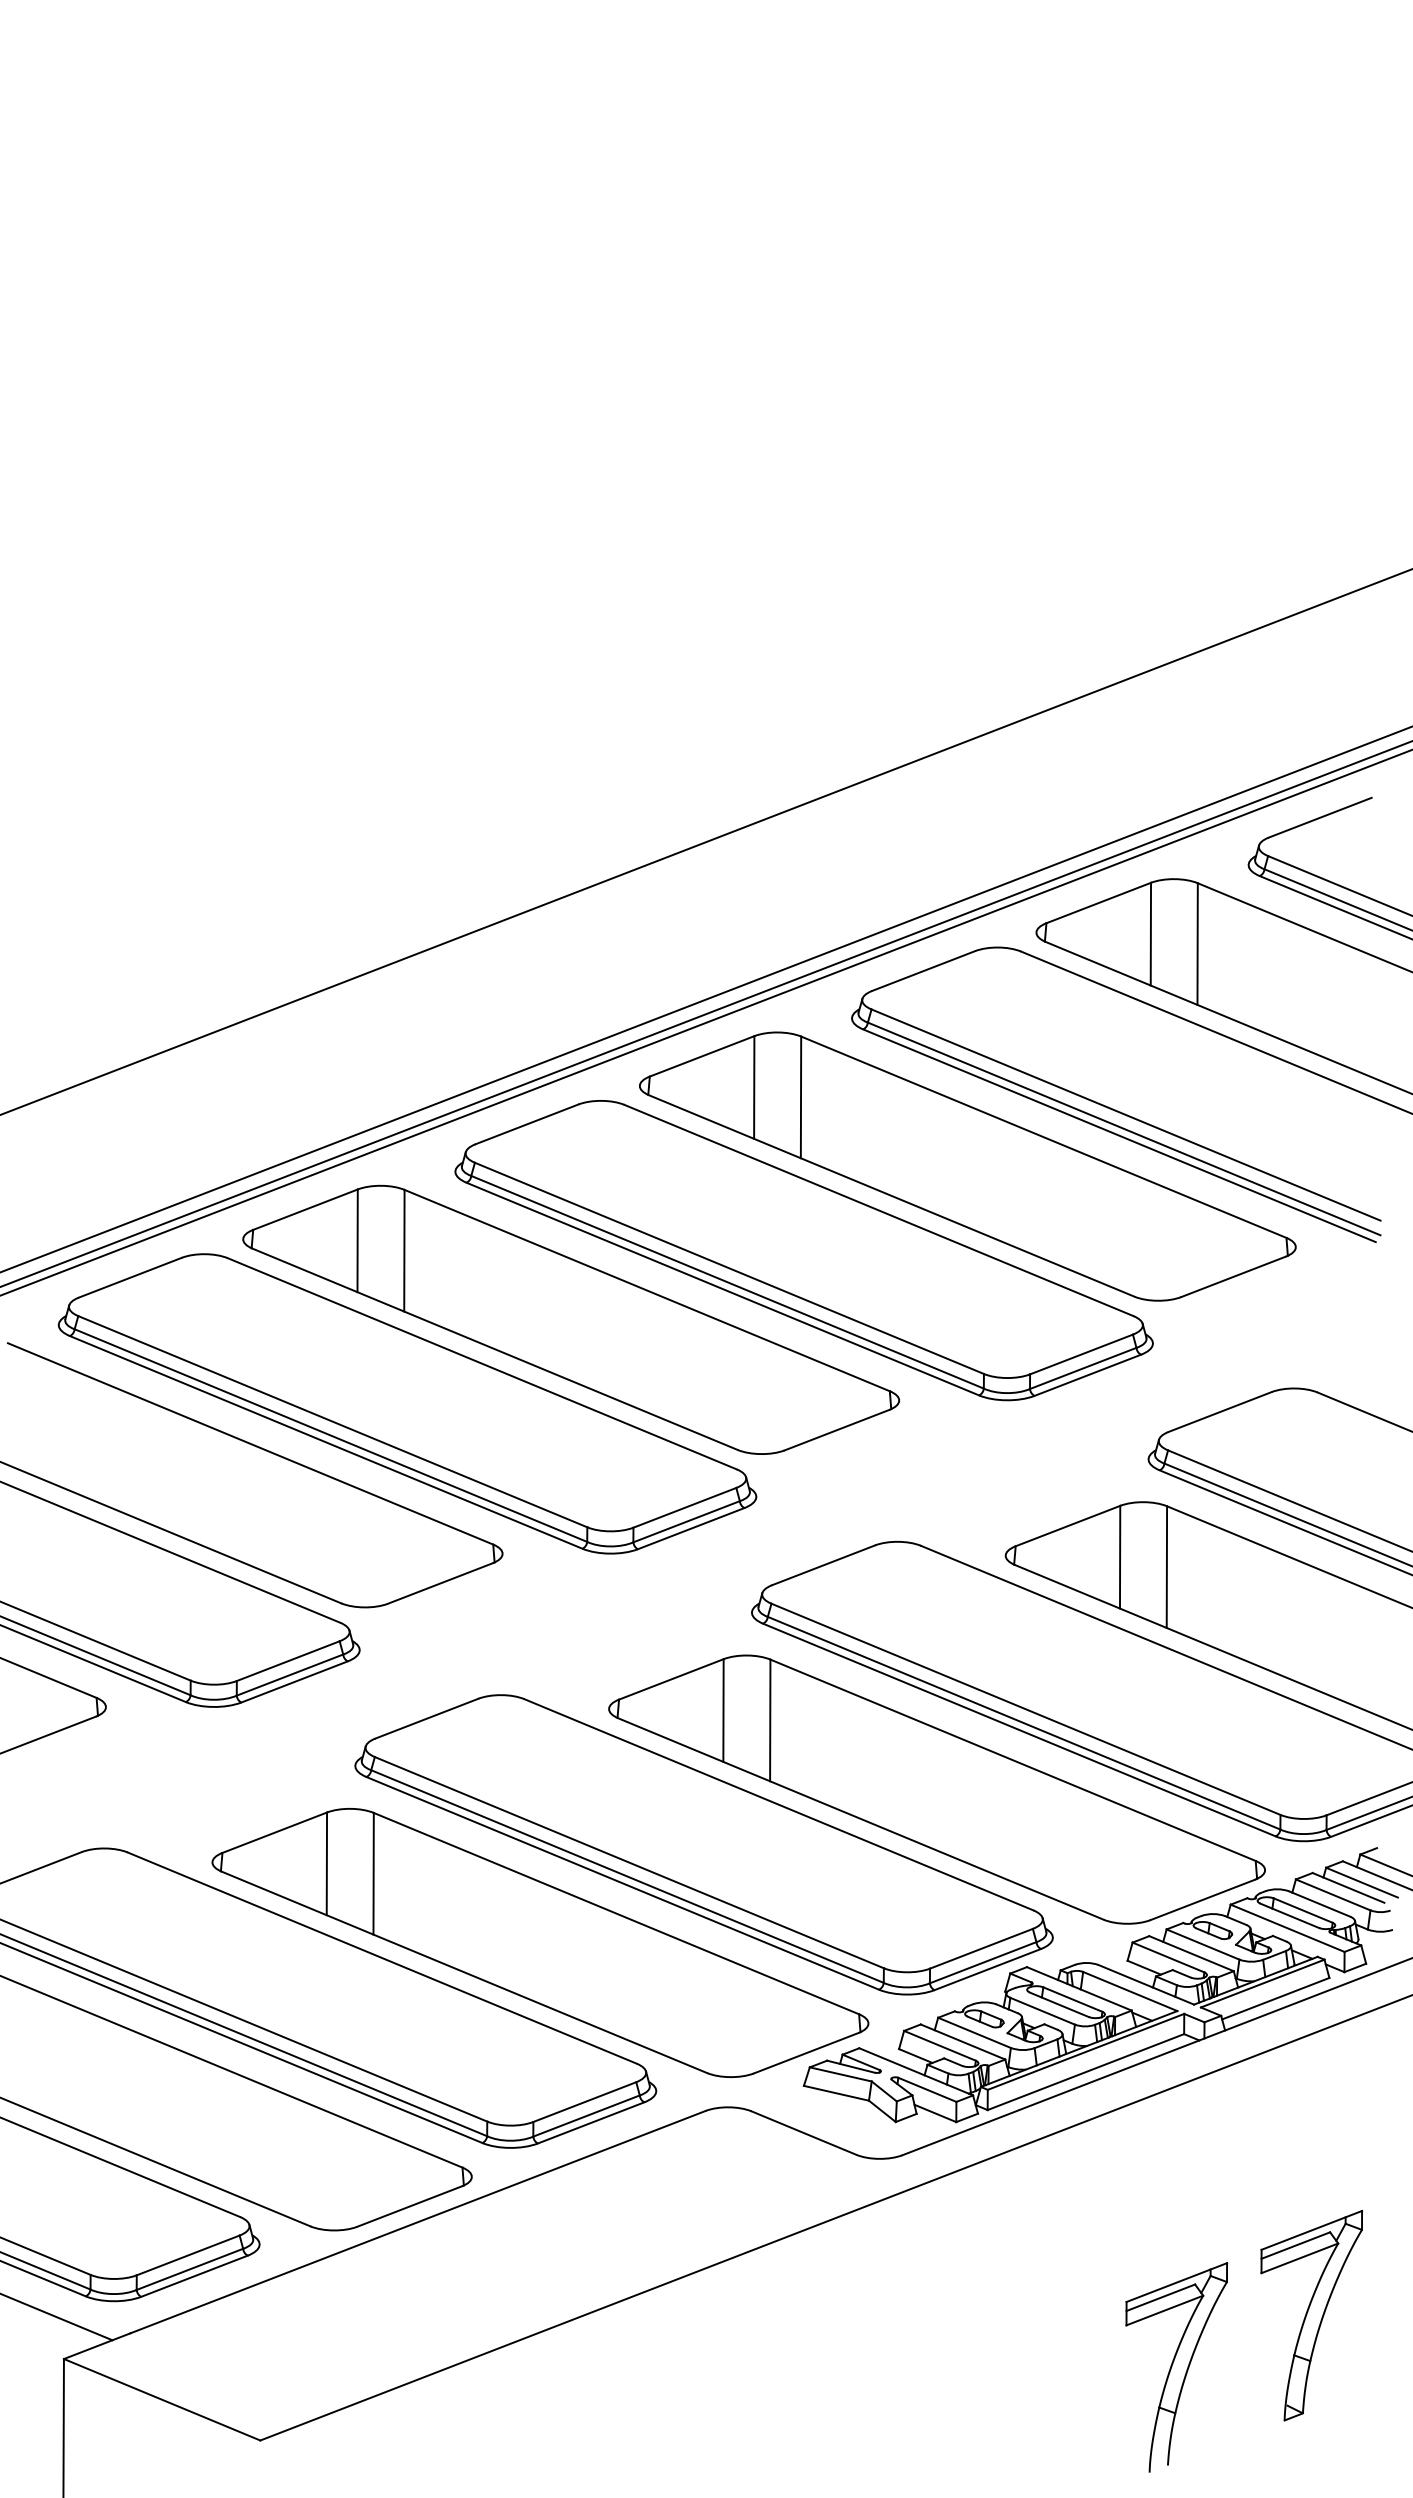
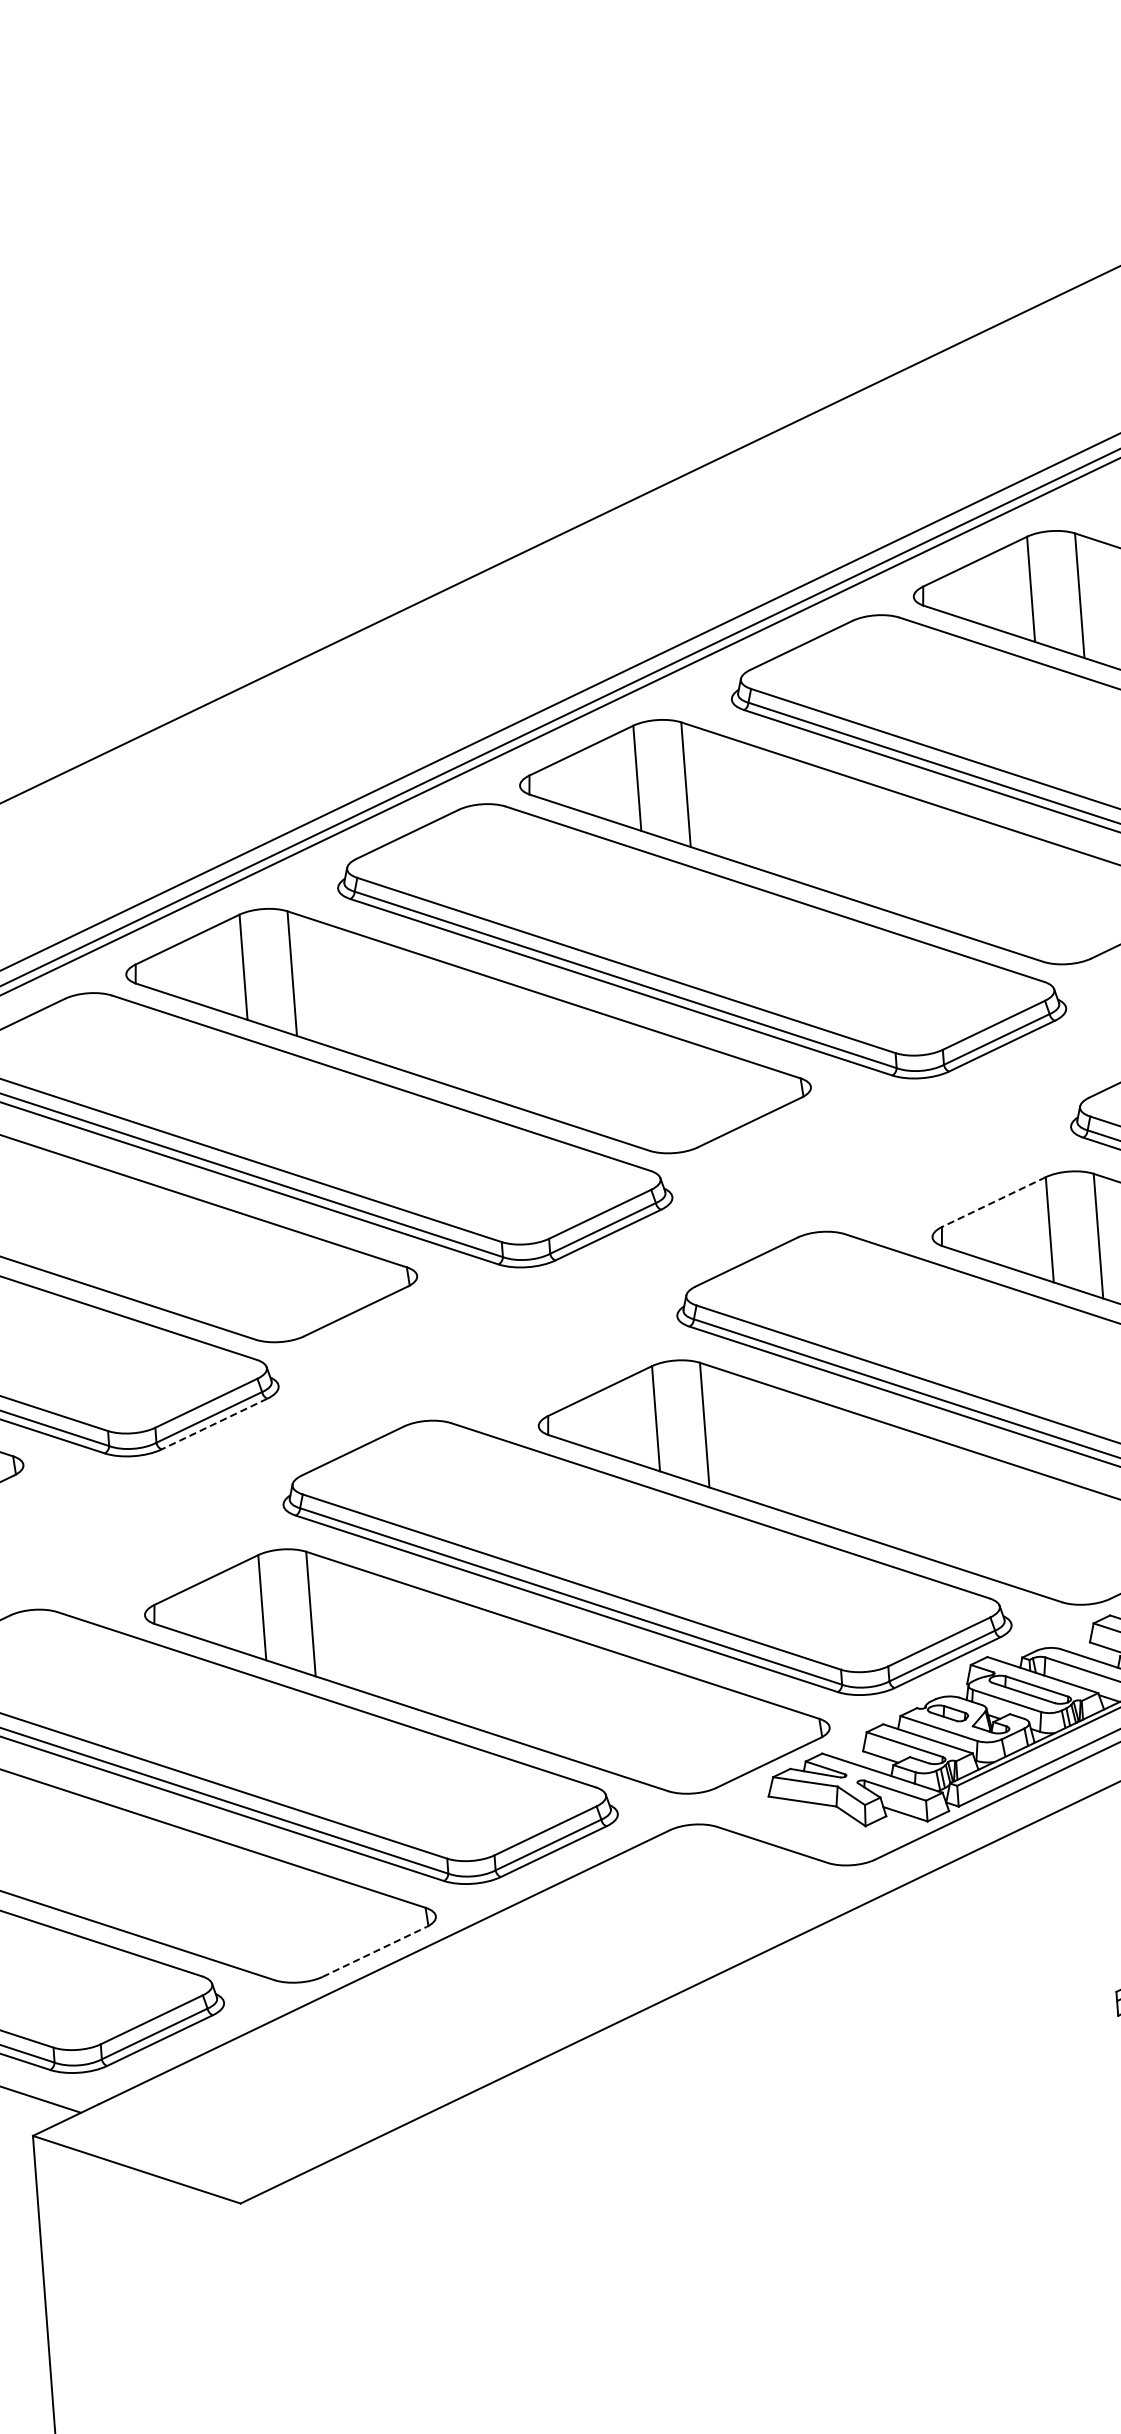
line: (1067, 1526) -> (993, 1202), solid -> dashed
line: (294, 1682) -> (214, 1424), solid -> dashed
line: (410, 2206) -> (375, 1951), solid -> dashed

